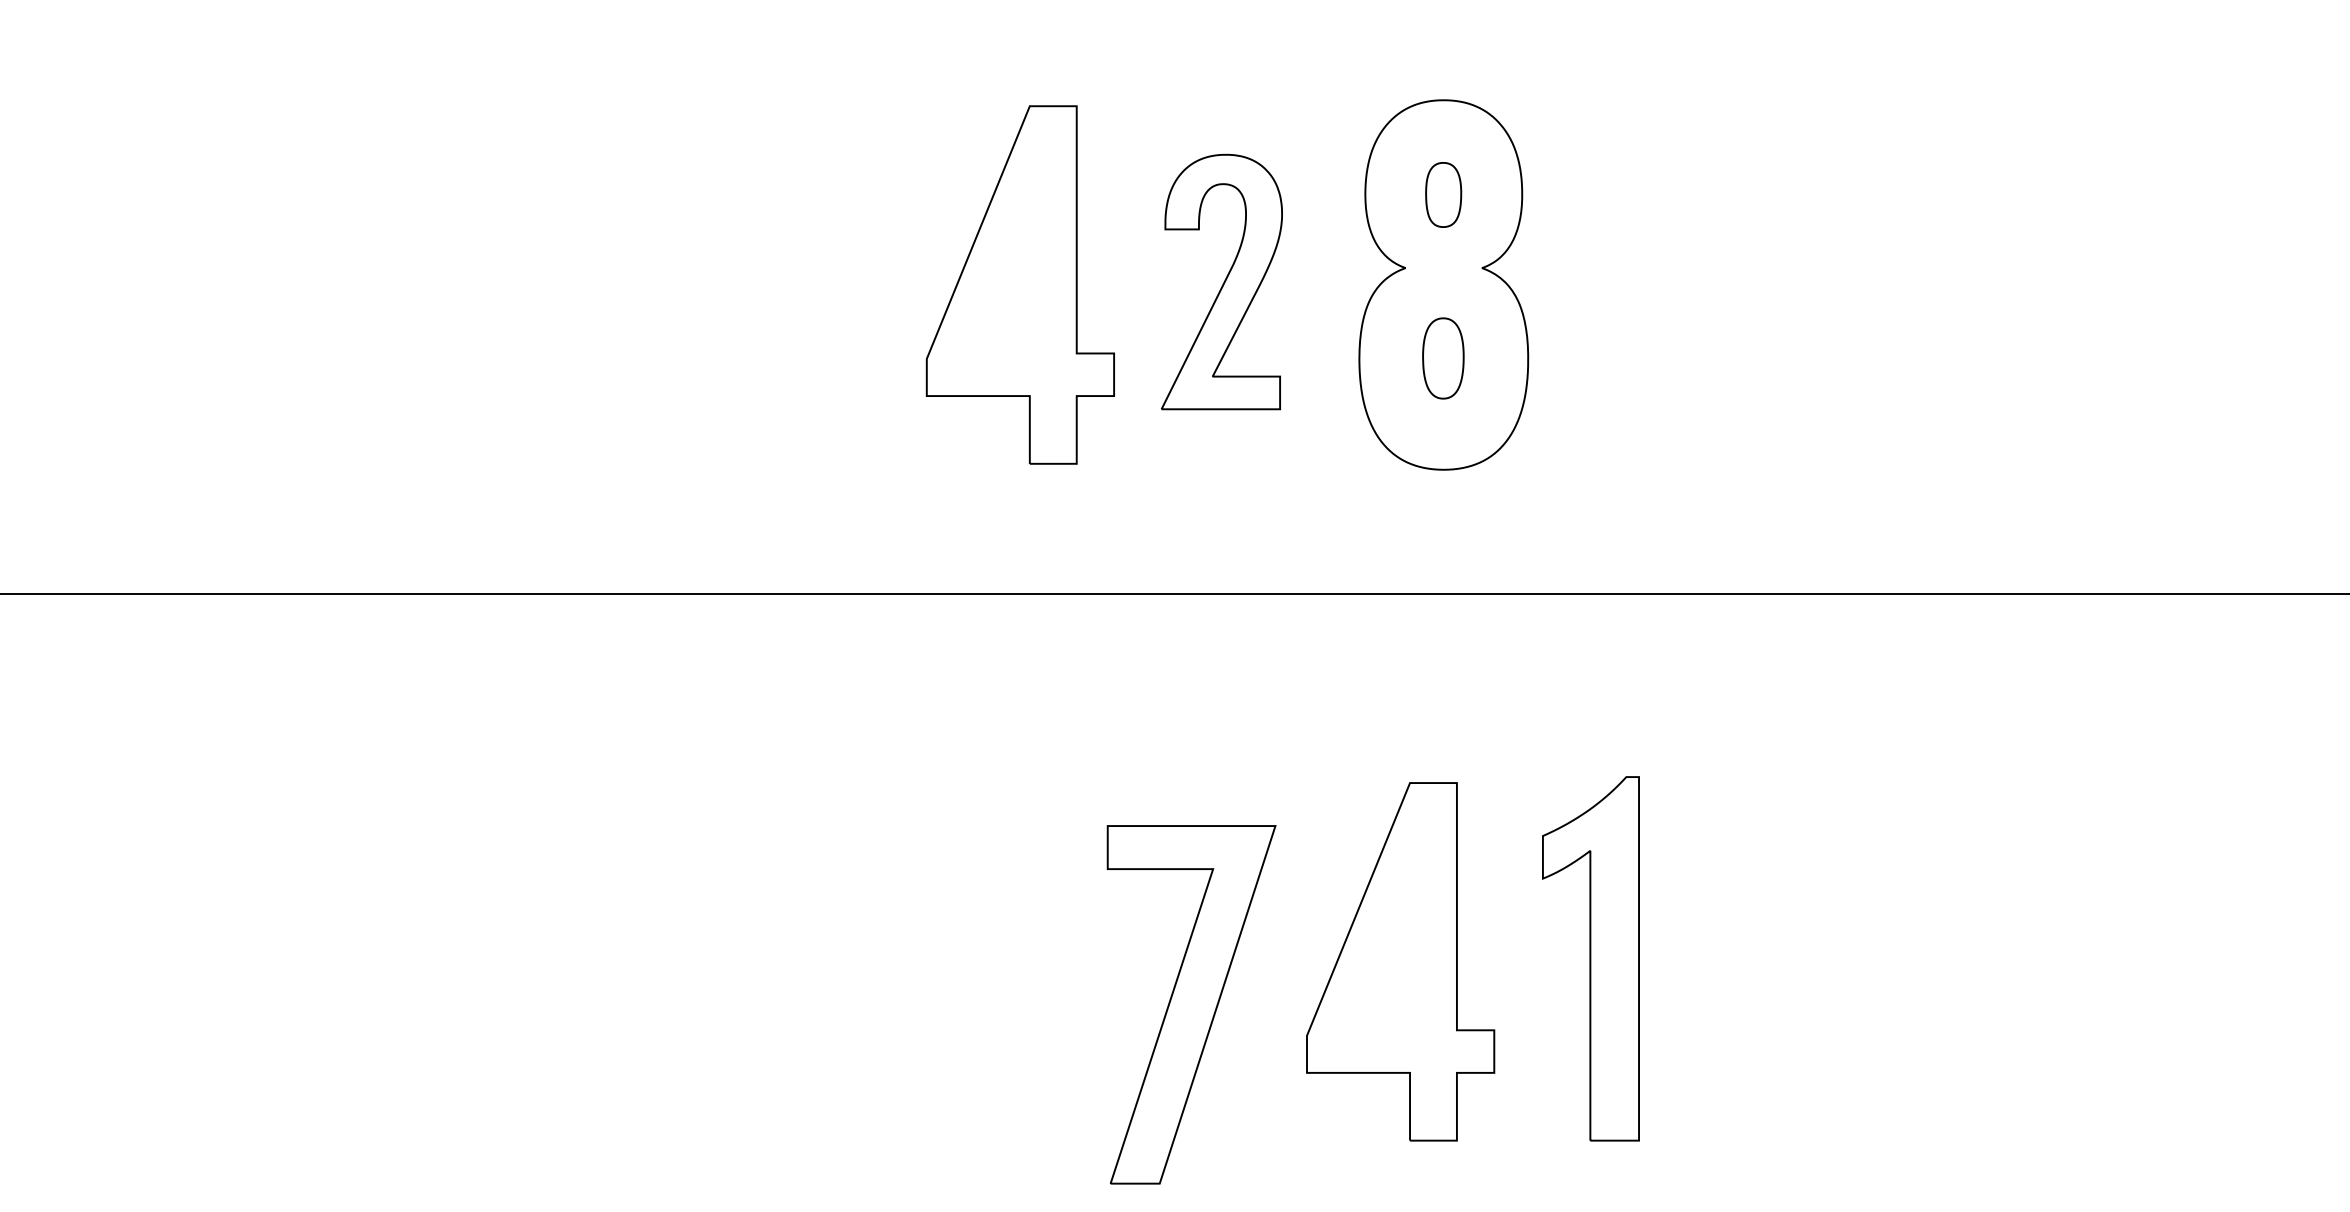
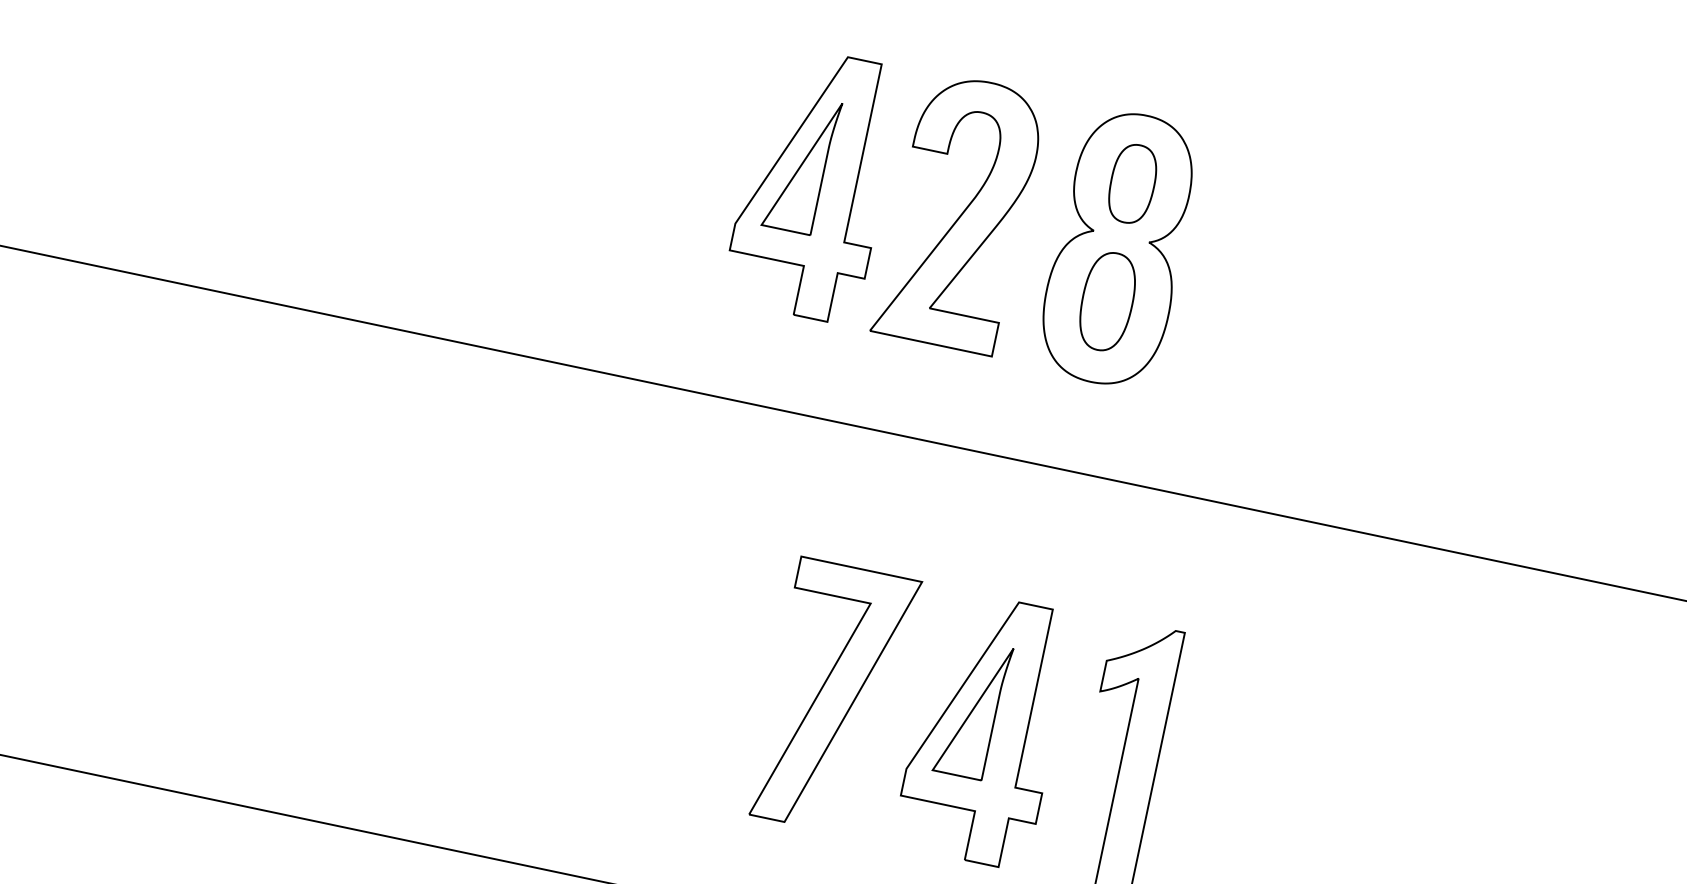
part: (1443, 194) -> (1132, 183), size x1.67
part: (998, 261) -> (801, 164), added
part: (1221, 281) -> (959, 212), size x1.43
part: (1443, 358) -> (1107, 301), size x1.67
part: (1378, 938) -> (972, 709), added
part: (1191, 1004) -> (834, 697), moved

